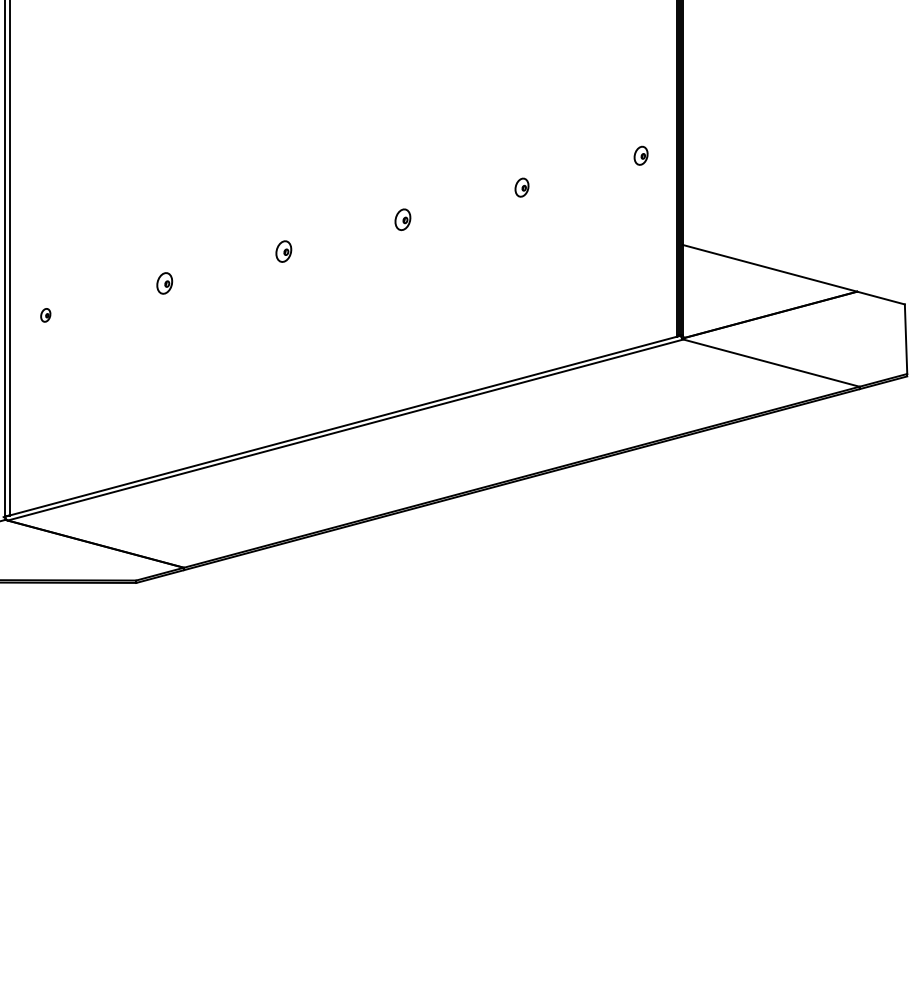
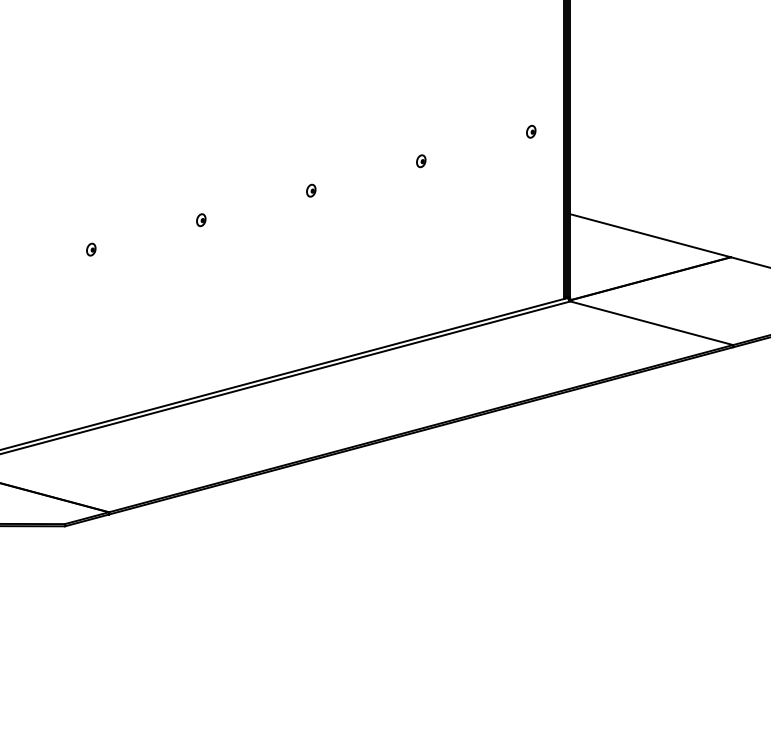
part: (640, 155) -> (530, 131), size x0.71
part: (521, 187) -> (420, 161), size x0.71
part: (402, 219) -> (310, 190), size x0.62
part: (283, 251) -> (200, 220), size x0.62
part: (164, 283) -> (91, 249), size x0.62

